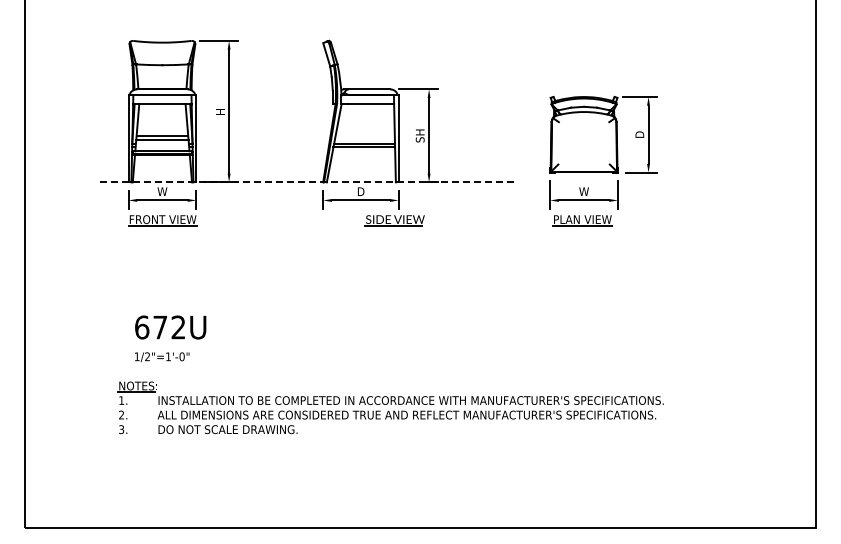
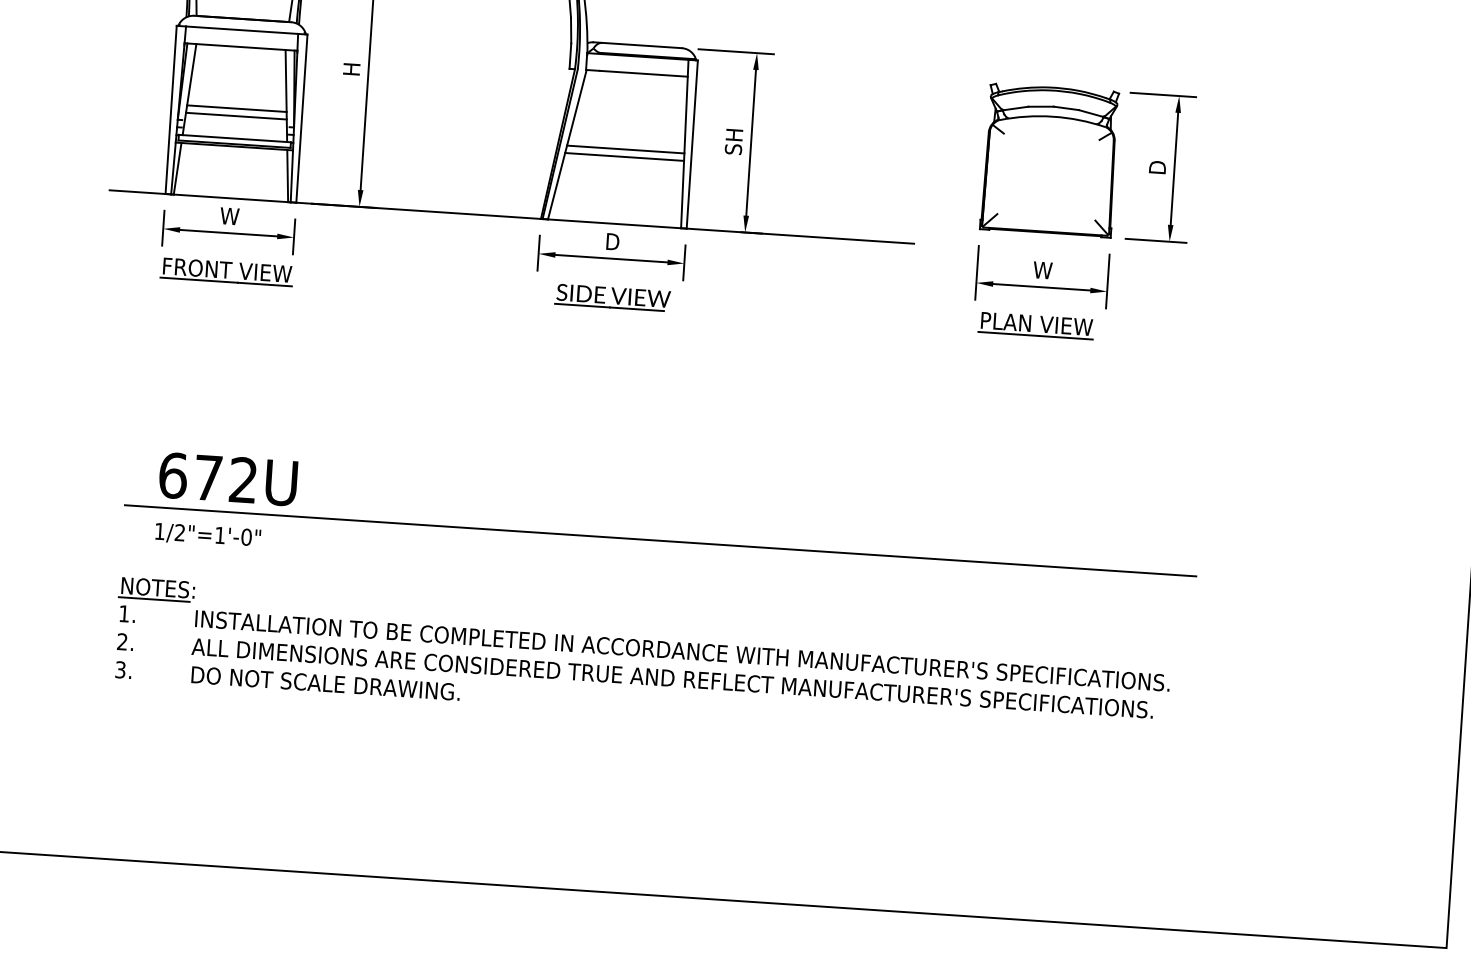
line: (308, 182) -> (512, 217), dashed -> solid
part: (394, 220) -> (611, 297), moved
line: (395, 344) -> (659, 540), added

